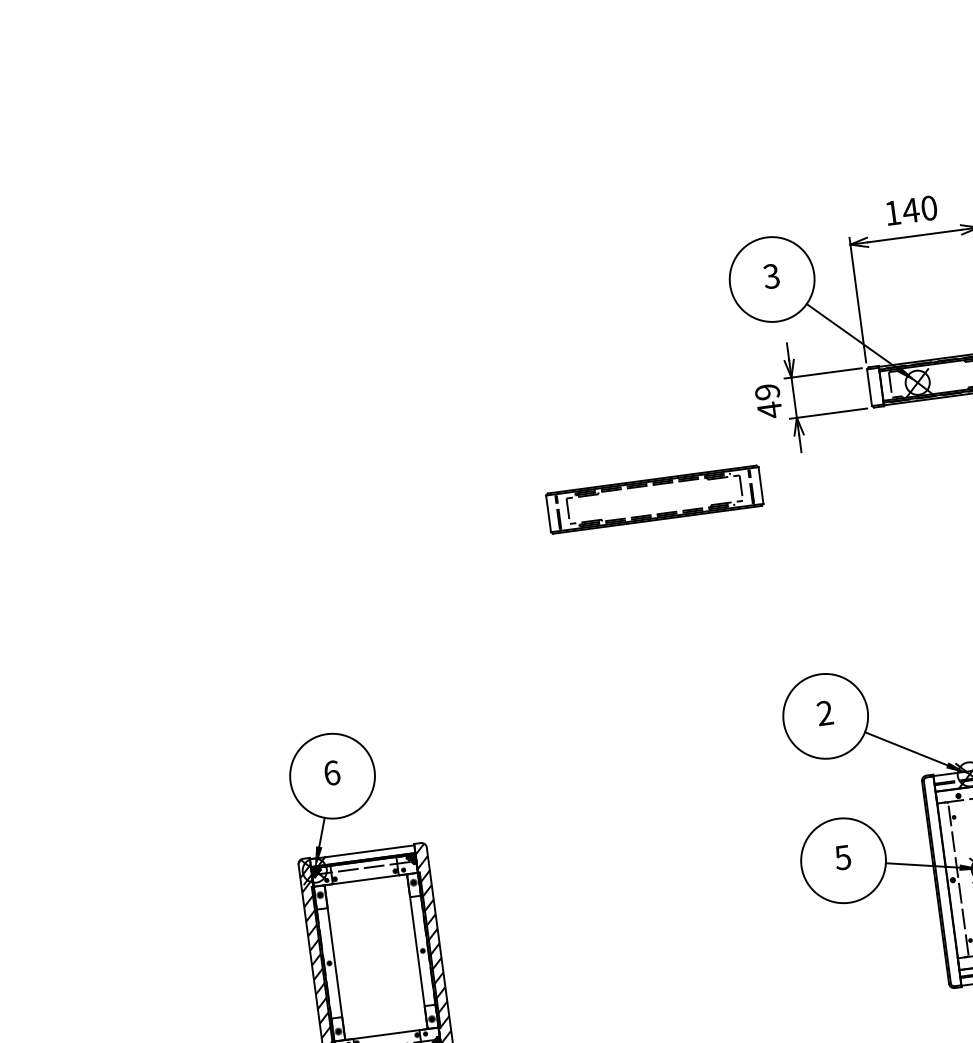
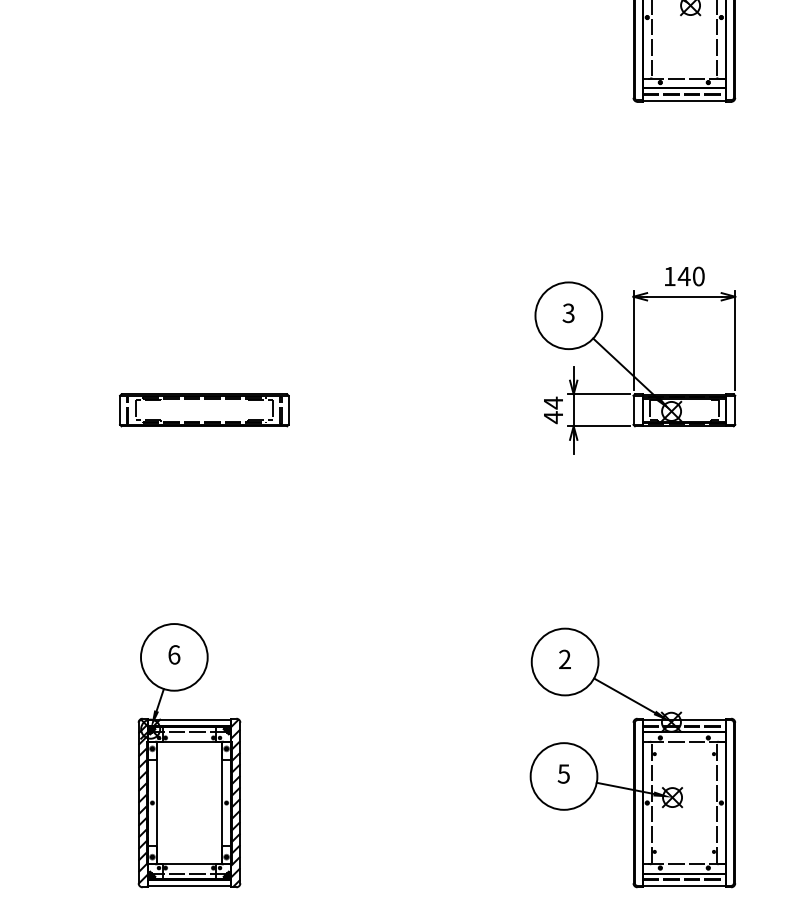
text: (767, 391) -> (553, 402), 49 -> 44
part: (654, 499) -> (204, 410), moved

